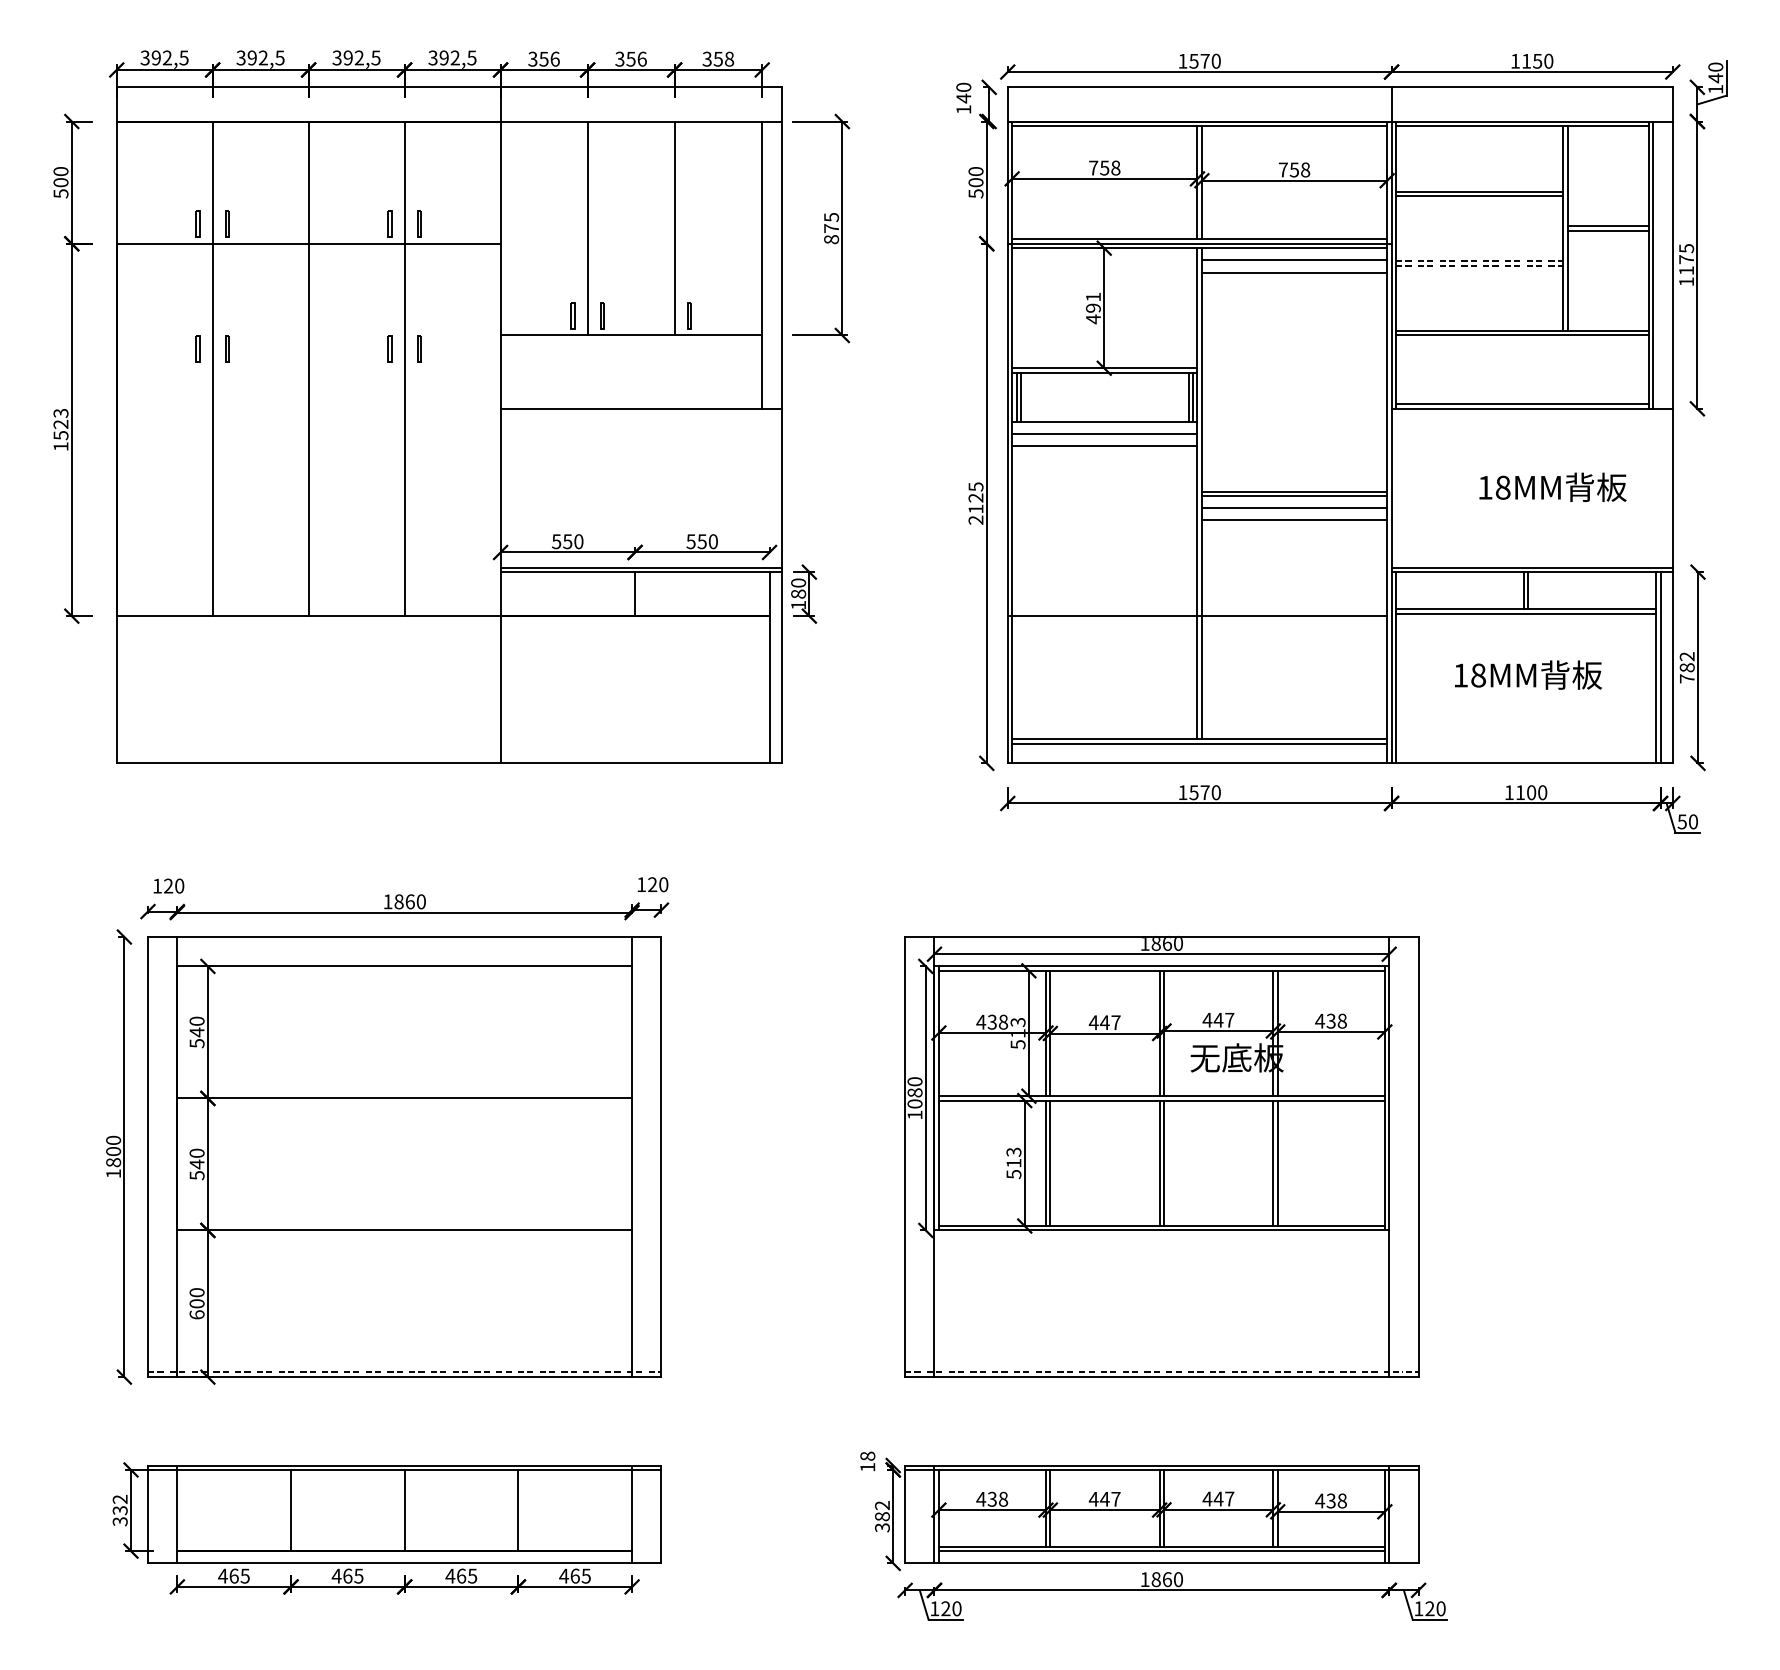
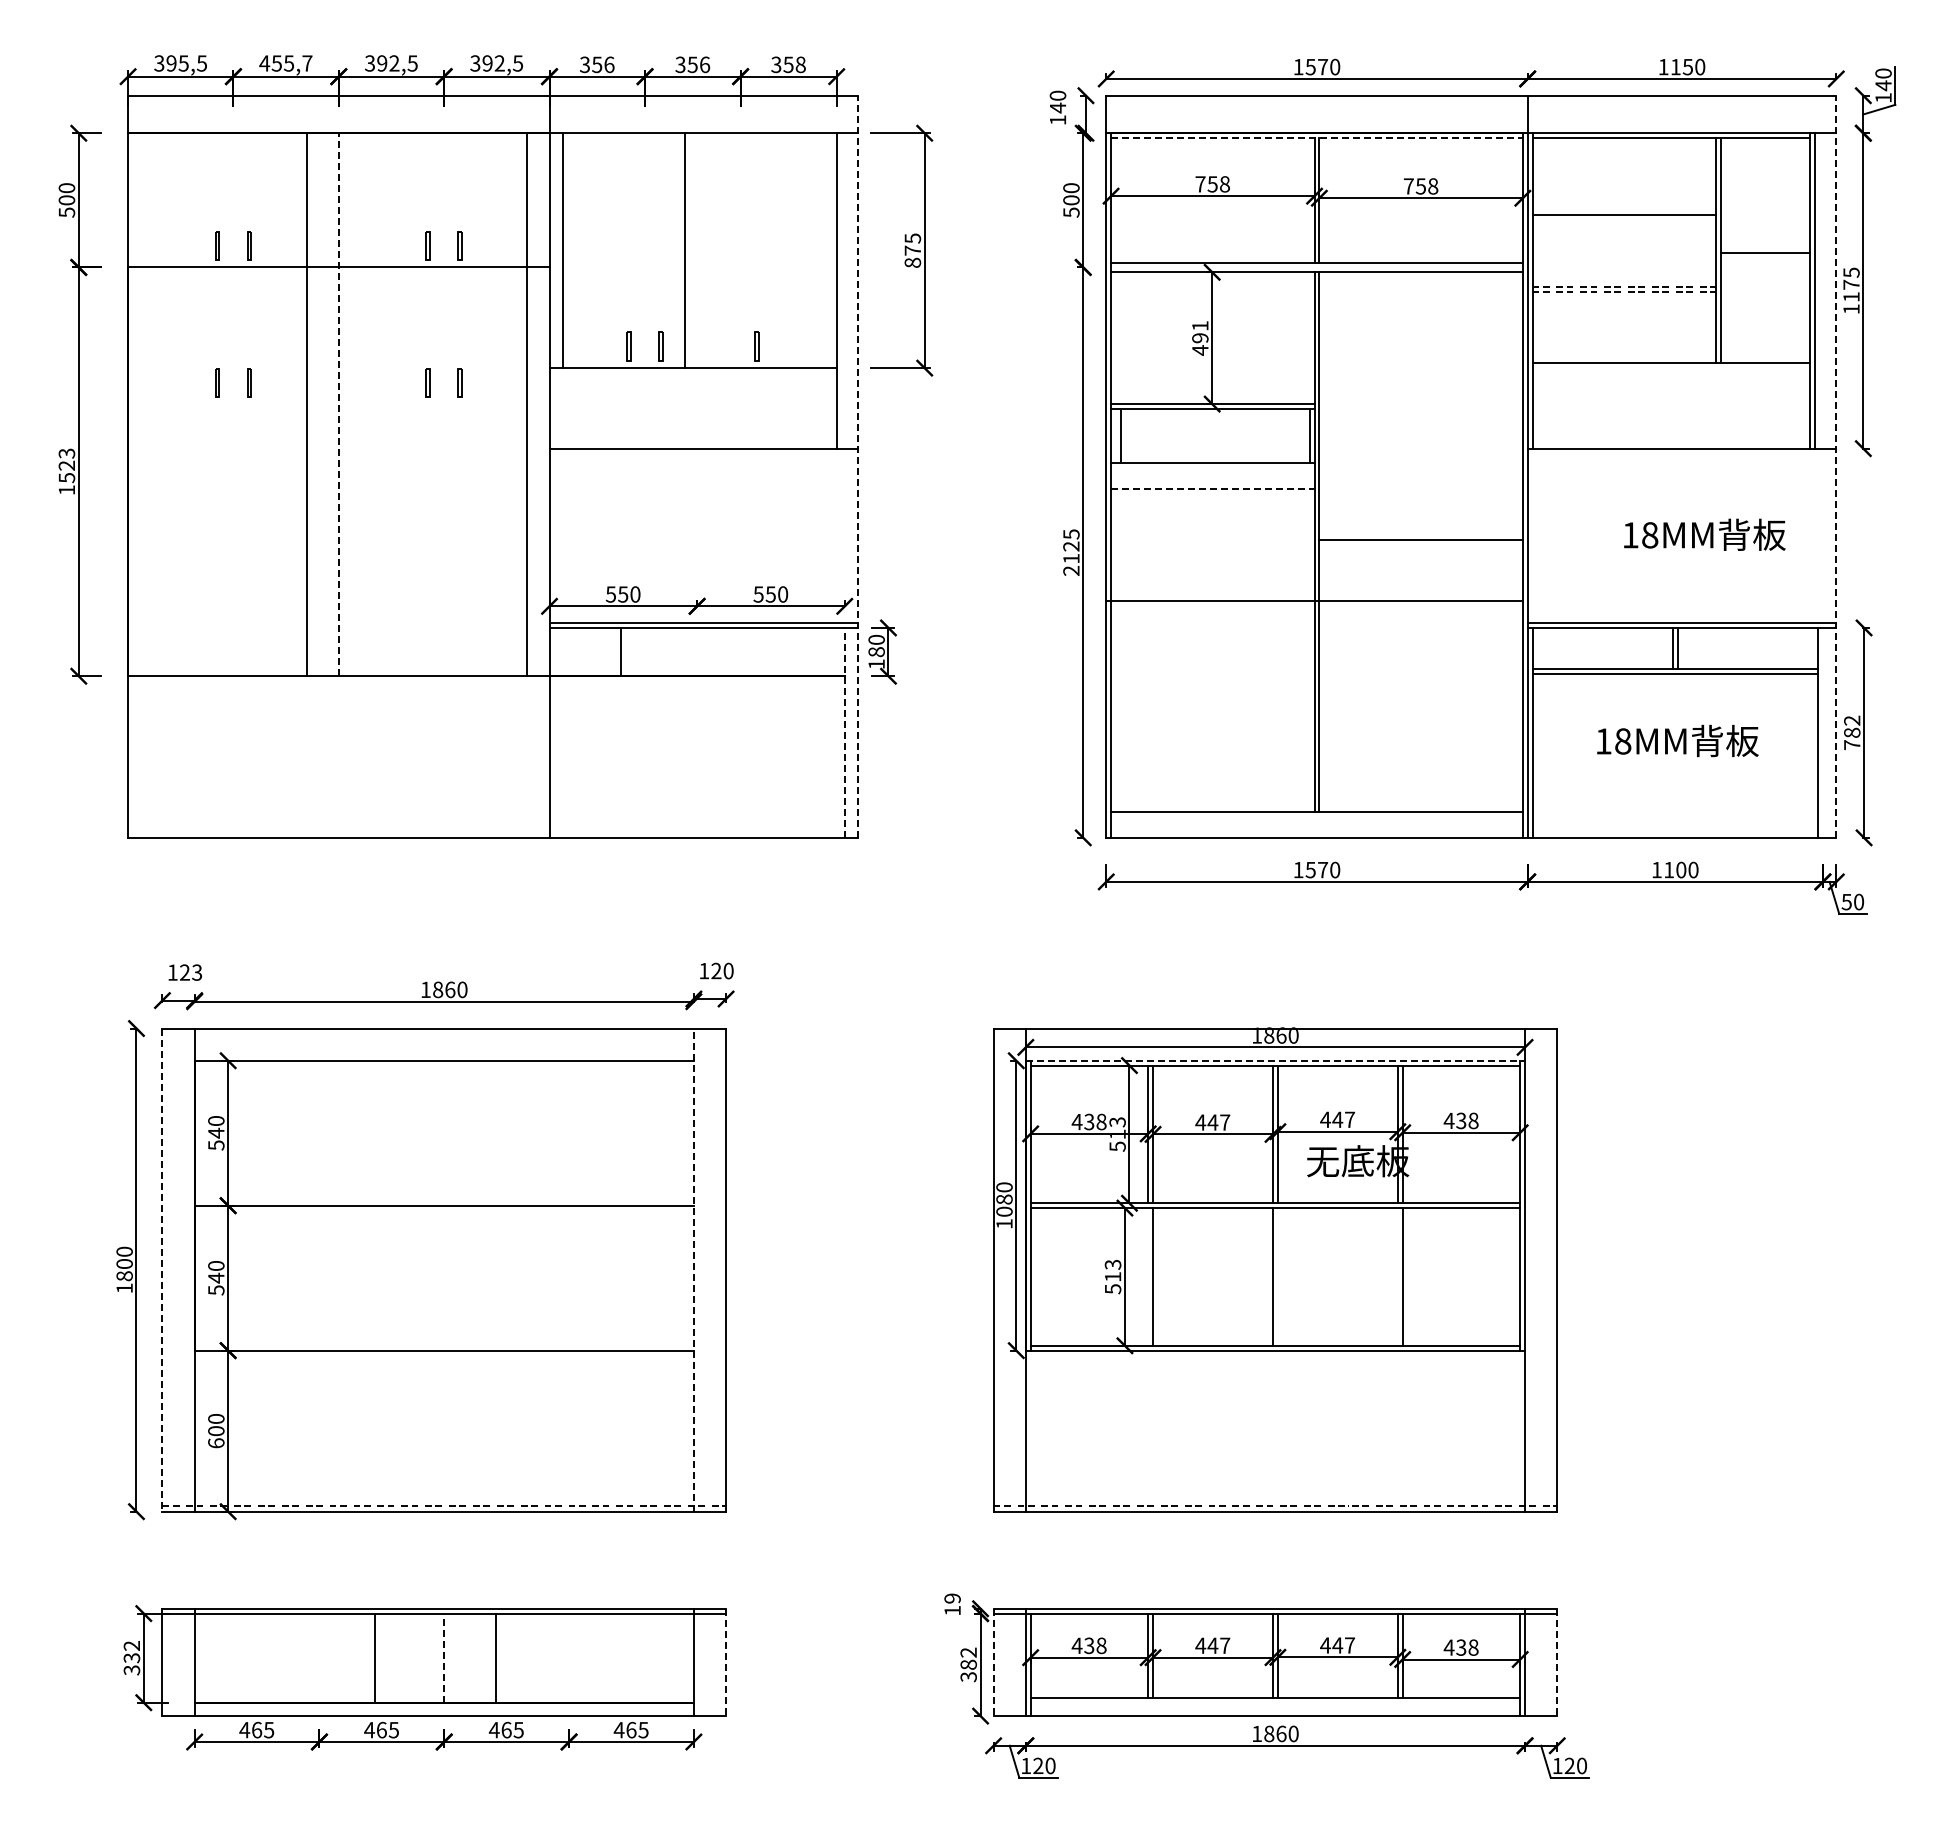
text: (167, 58) -> (183, 63), 392,5 -> 395,5
text: (260, 58) -> (285, 63), 392,5 -> 455,7
line: (1199, 126) -> (1316, 138), solid -> dashed
line: (1479, 191) -> (1624, 210), removed
line: (1608, 226) -> (1765, 248), removed
line: (588, 228) -> (563, 250), moved
line: (674, 228) -> (684, 250), moved
line: (1199, 243) -> (1316, 267), removed
line: (1293, 260) -> (1420, 285), removed
line: (1293, 272) -> (1420, 299), removed
line: (1522, 335) -> (1671, 368), removed
line: (212, 368) -> (307, 404), moved
line: (308, 368) -> (338, 404), solid -> dashed
line: (404, 368) -> (527, 404), moved
line: (1016, 396) -> (1115, 435), removed
line: (1188, 396) -> (1304, 435), removed
line: (1522, 404) -> (1671, 443), removed
line: (782, 425) -> (858, 466), solid -> dashed
line: (1672, 425) -> (1836, 466), solid -> dashed
line: (1104, 434) -> (1212, 476), removed
line: (1104, 446) -> (1212, 489), solid -> dashed
line: (1293, 496) -> (1420, 544), removed
line: (1293, 507) -> (1420, 557), removed
line: (1293, 520) -> (1420, 571), removed
line: (635, 593) -> (621, 651), moved
line: (1197, 616) -> (1314, 601), moved
line: (769, 667) -> (844, 732), solid -> dashed
line: (1660, 667) -> (1822, 732), removed
line: (1199, 743) -> (1316, 816), removed
text: (179, 886) -> (197, 972), 120 -> 123
line: (1161, 966) -> (1275, 1060), solid -> dashed
line: (148, 1157) -> (162, 1270), solid -> dashed
line: (631, 1157) -> (693, 1270), solid -> dashed
line: (1046, 1162) -> (1148, 1276), removed
line: (1163, 1162) -> (1277, 1276), removed
line: (1273, 1162) -> (1397, 1276), removed
text: (867, 1456) -> (952, 1598), 18 -> 19
line: (291, 1509) -> (375, 1657), moved
line: (518, 1509) -> (496, 1657), moved
line: (404, 1510) -> (444, 1658), solid -> dashed
line: (661, 1514) -> (726, 1662), solid -> dashed
line: (905, 1514) -> (993, 1662), solid -> dashed
line: (1418, 1514) -> (1557, 1662), solid -> dashed
line: (1161, 1550) -> (1275, 1702), removed

